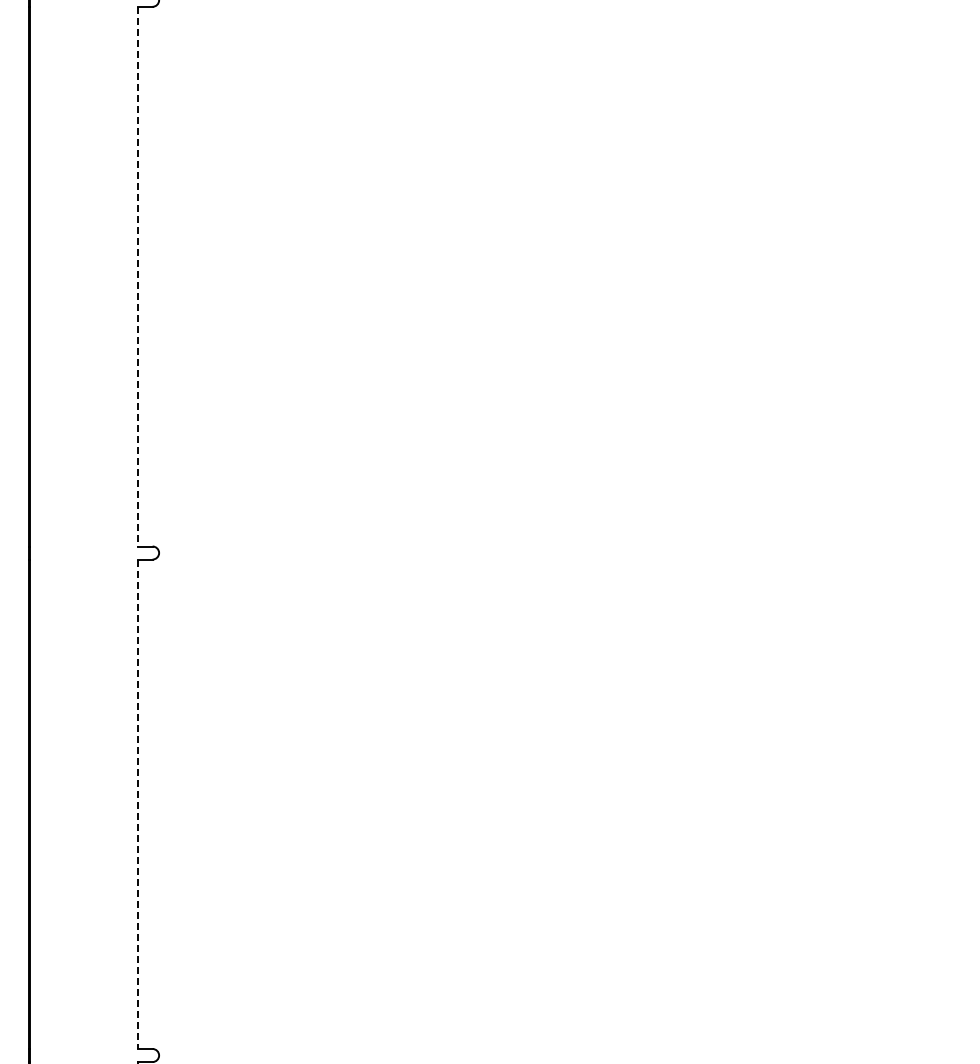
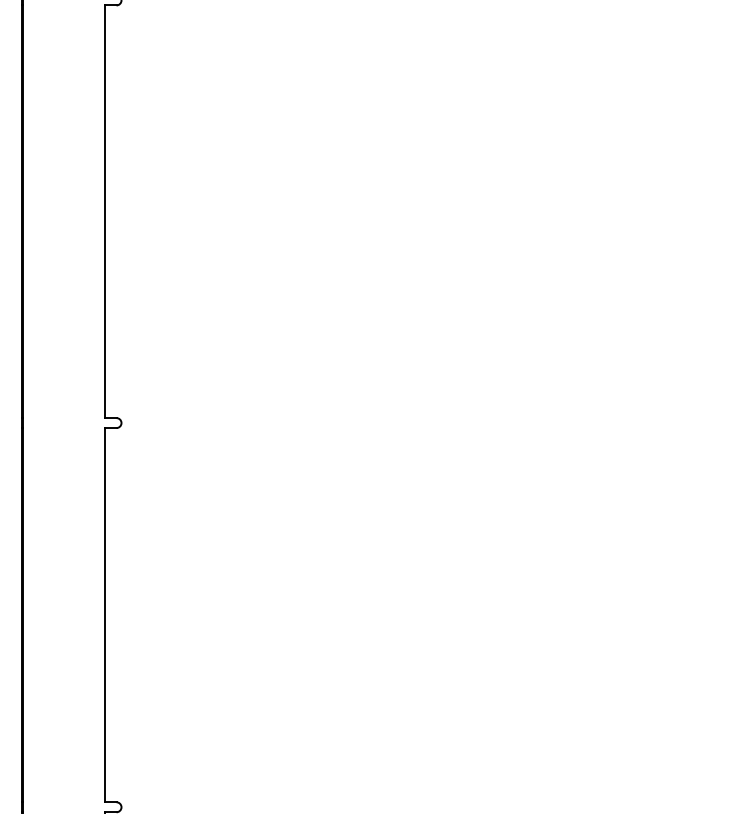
line: (138, 276) -> (105, 211), dashed -> solid
line: (138, 804) -> (105, 615), dashed -> solid

